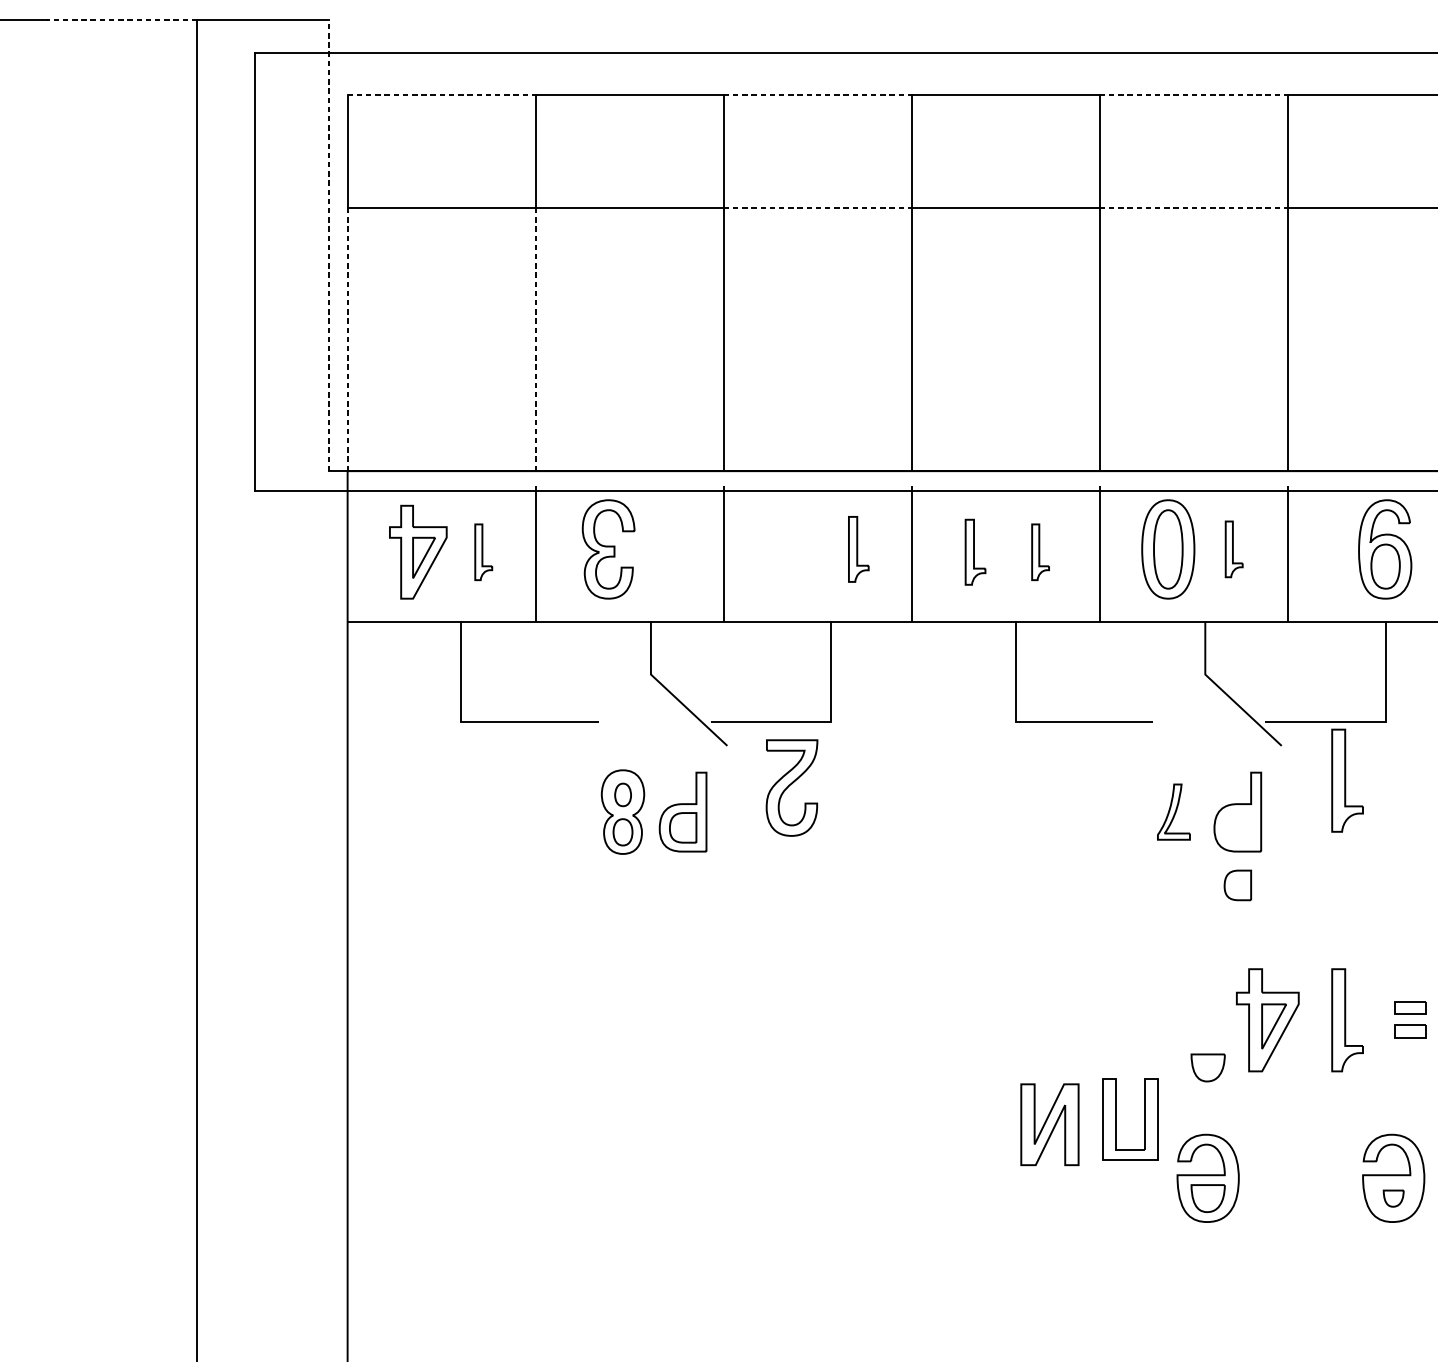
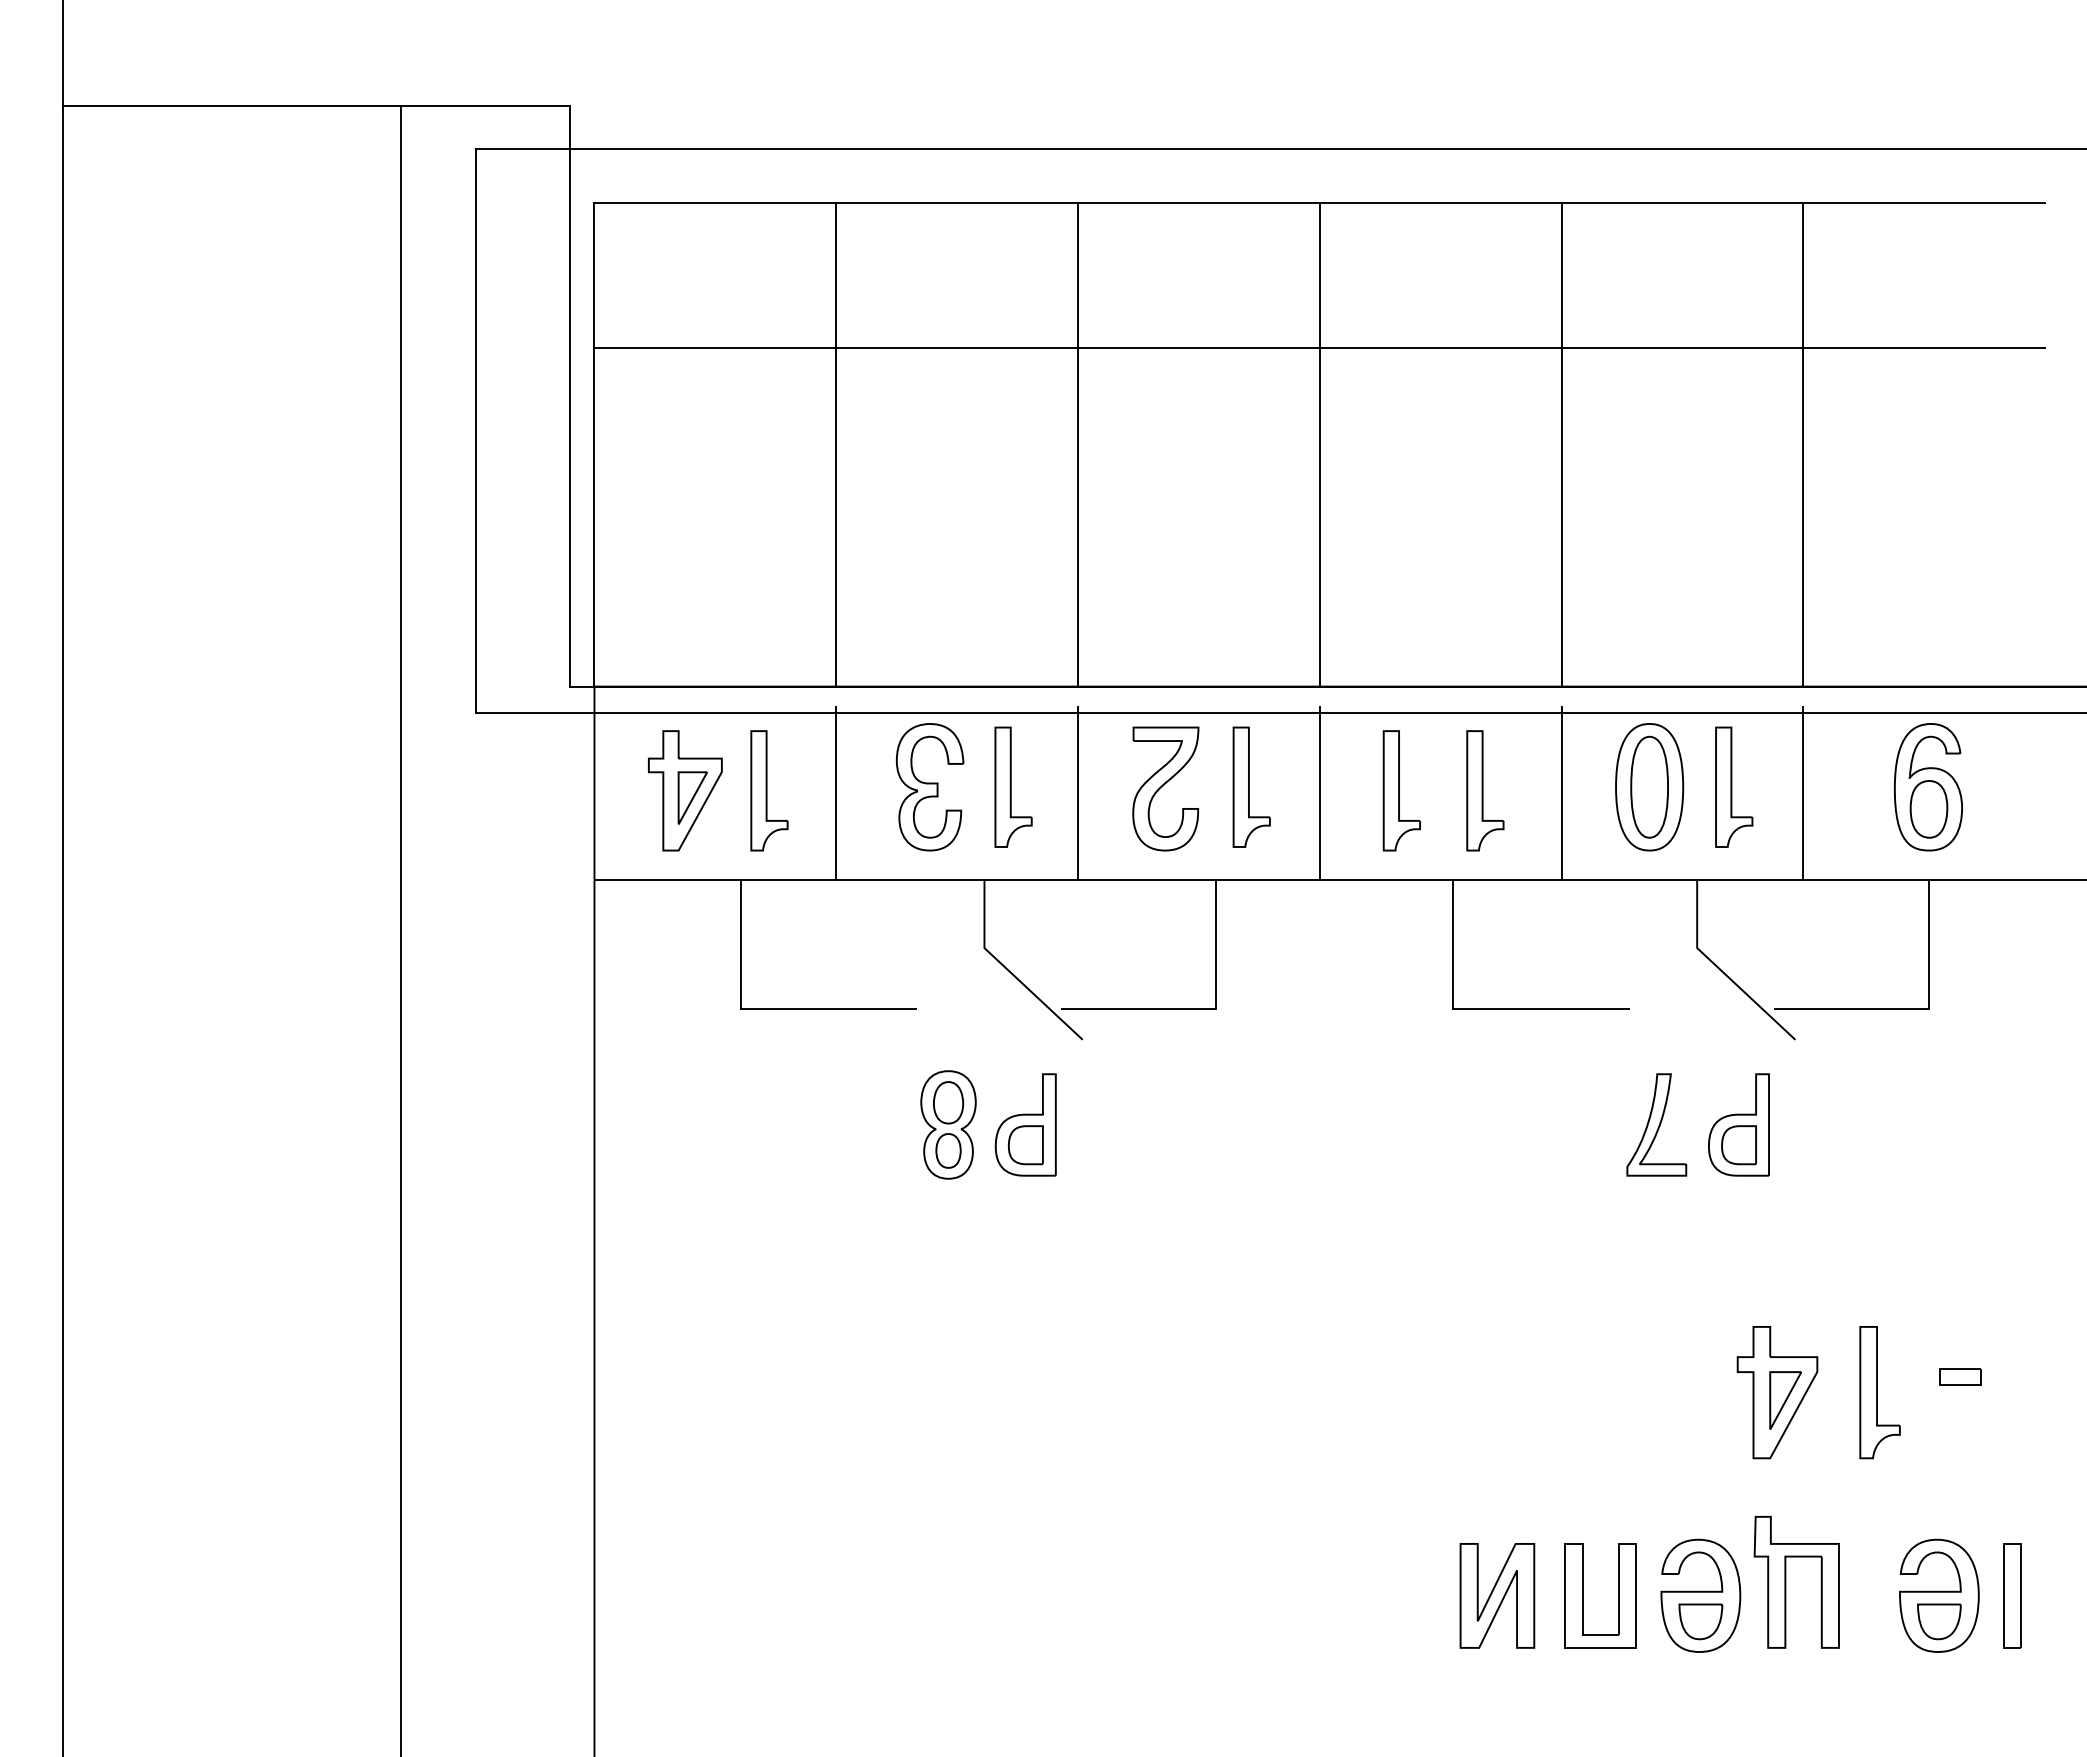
line: (122, 19) -> (304, 106), dashed -> solid
line: (441, 95) -> (715, 203), dashed -> solid
line: (817, 95) -> (1198, 203), dashed -> solid
line: (1193, 95) -> (1682, 203), dashed -> solid
line: (817, 208) -> (1198, 348), dashed -> solid
line: (1193, 208) -> (1682, 348), dashed -> solid
line: (328, 245) -> (570, 396), dashed -> solid
line: (347, 339) -> (594, 517), dashed -> solid
line: (535, 339) -> (836, 517), dashed -> solid
part: (673, 548) -> (1013, 786), added
part: (858, 548) -> (1251, 786), size x1.43
part: (1234, 548) -> (1734, 786), size x1.67
part: (483, 551) -> (769, 790), size x1.67
part: (975, 551) -> (1401, 790), size x1.43
part: (1040, 551) -> (1485, 790), size x1.67
part: (1347, 780) -> (1879, 1084), removed
part: (791, 787) -> (1165, 788), moved
part: (622, 794) -> (948, 1102), size x1.43
part: (1173, 811) -> (1656, 1124), size x1.43
part: (1237, 885) -> (1738, 1145), moved
part: (1410, 1031) -> (1960, 1406), removed
part: (1207, 1067) -> (1700, 1453), removed
part: (1116, 1118) -> (1583, 1595), moved
part: (1050, 1124) -> (1497, 1595), moved
part: (1274, 1167) -> (1786, 1582), added
part: (1393, 1198) -> (1939, 1621), size x1.67

